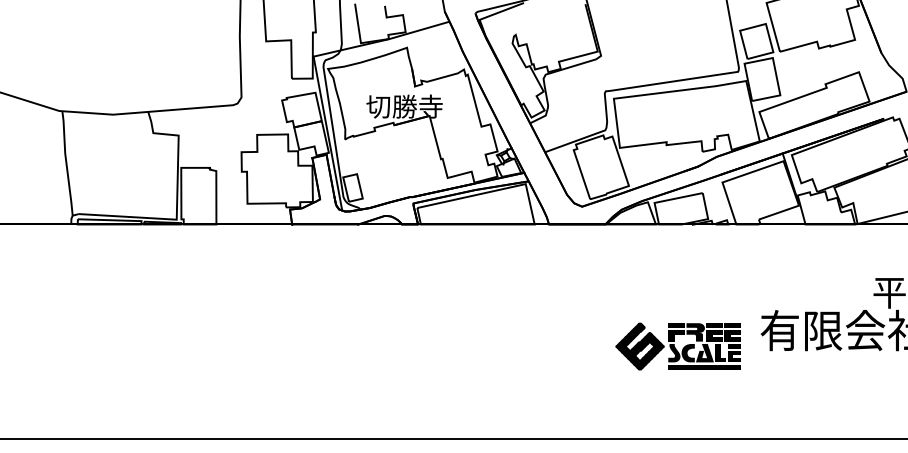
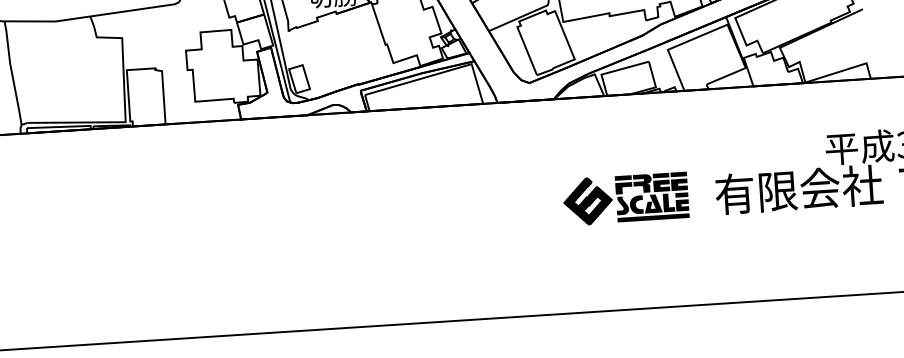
part: (677, 346) -> (625, 198), moved

